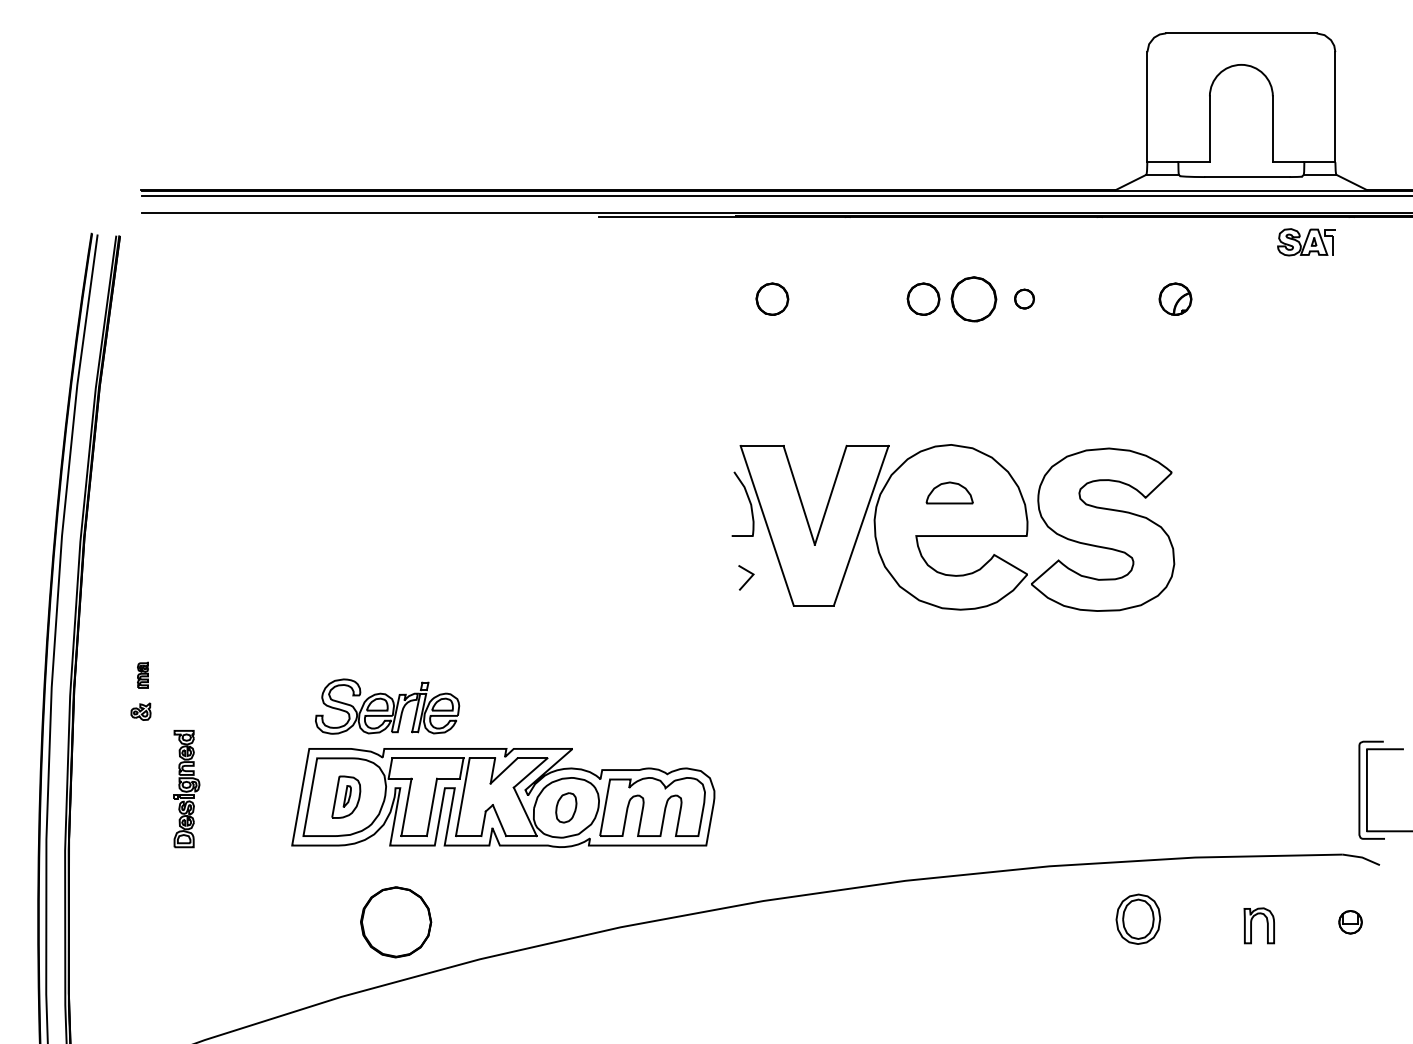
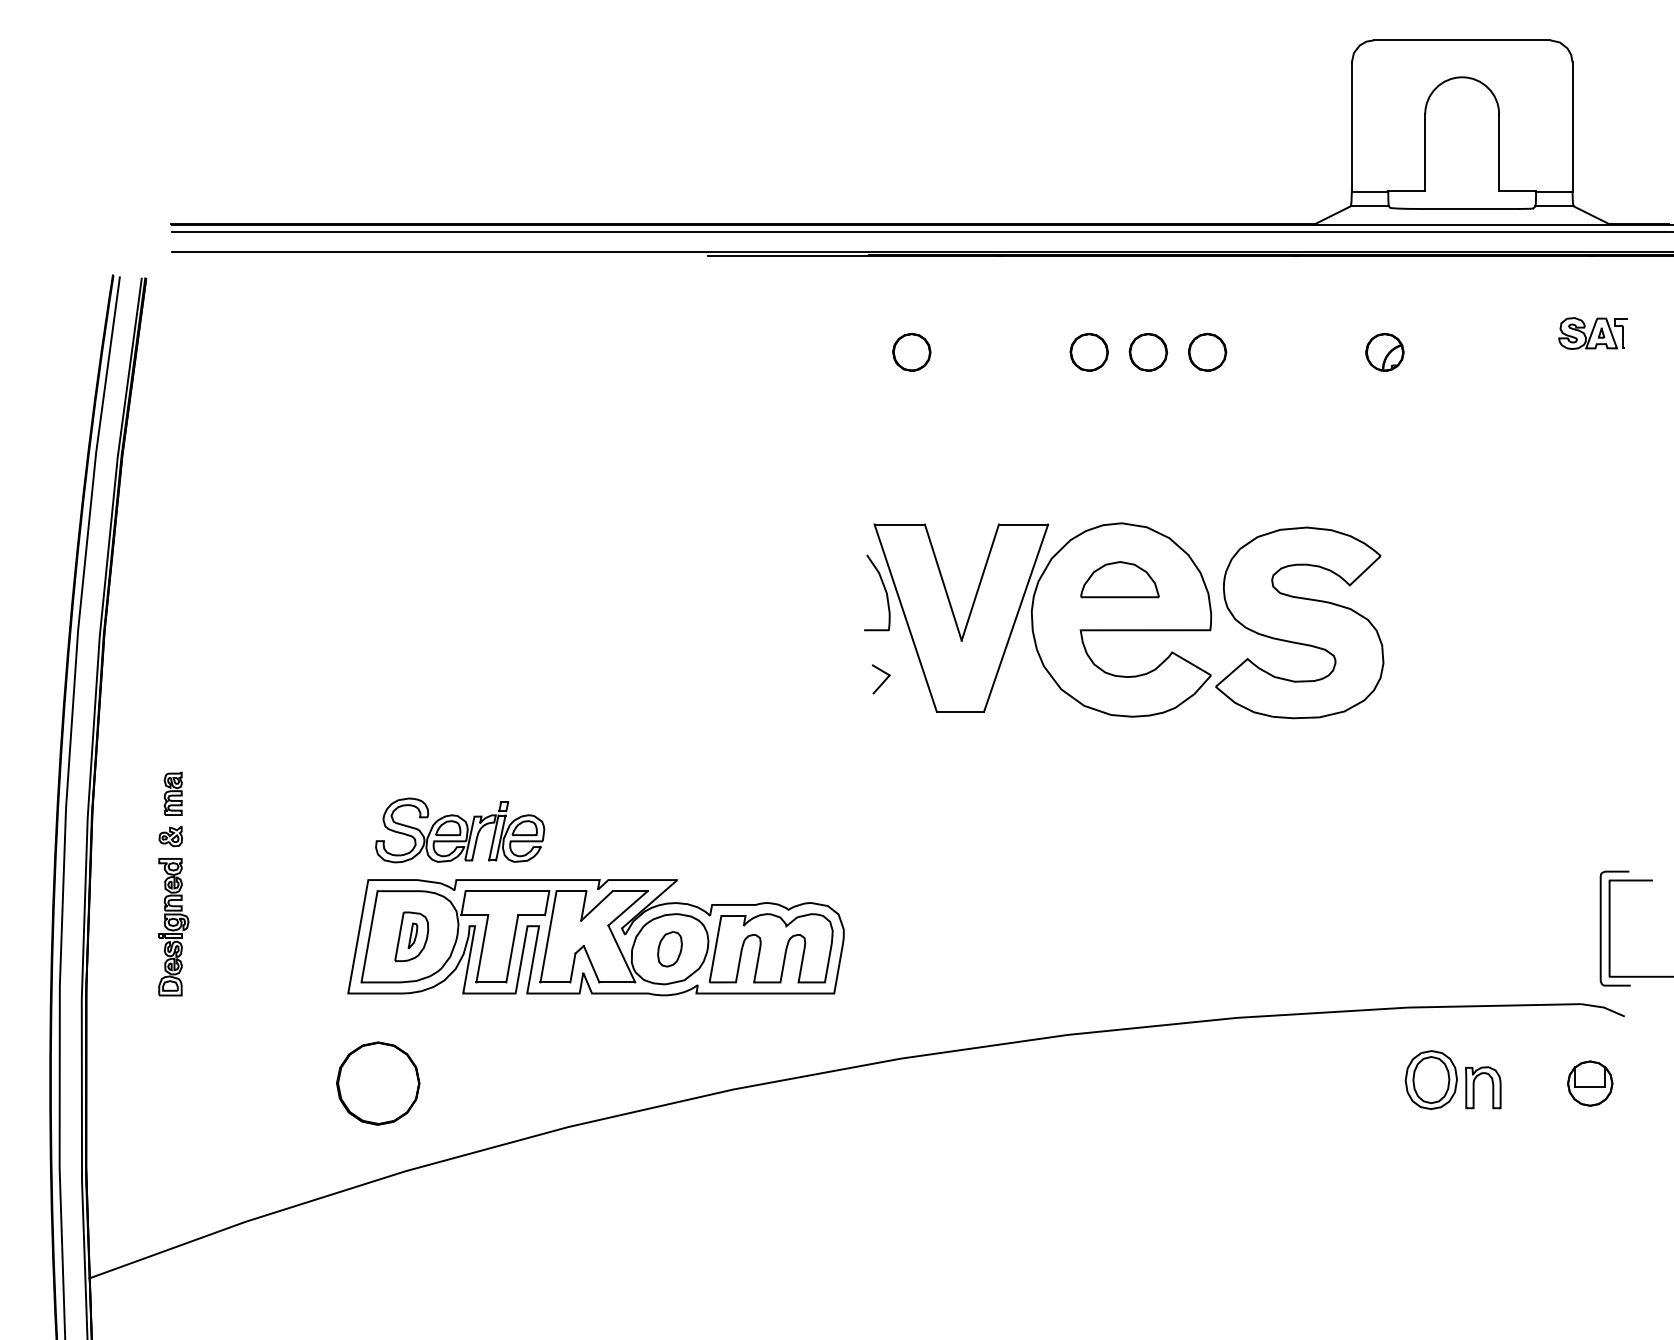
part: (1306, 242) -> (1592, 333), moved
part: (974, 298) -> (1148, 351), size x0.71
part: (1024, 298) -> (1207, 351), size x1.67
part: (949, 492) -> (1119, 579), size x1.43
part: (142, 675) -> (172, 793), size x1.43
part: (186, 789) -> (173, 927), moved
part: (1137, 918) -> (1430, 1079), moved
part: (396, 922) -> (378, 1083), moved
part: (1350, 922) -> (1590, 1083), size x1.67

